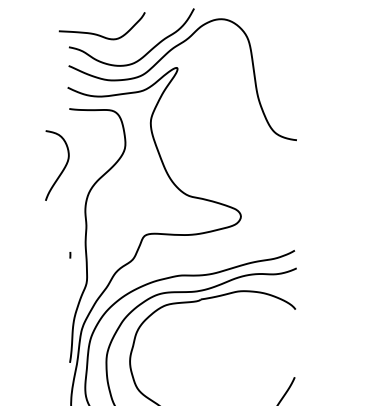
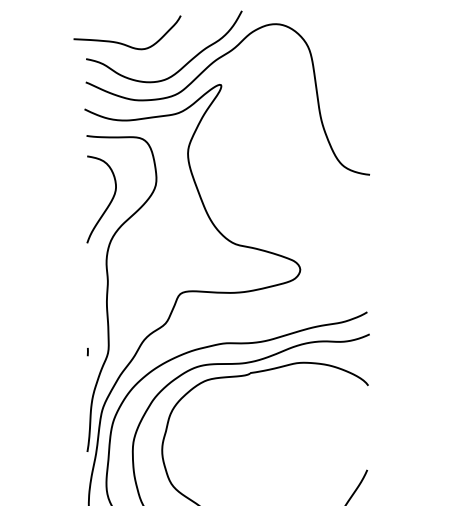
curve: (62, 170) -> (107, 205), moved
line: (70, 255) -> (87, 352), moved

